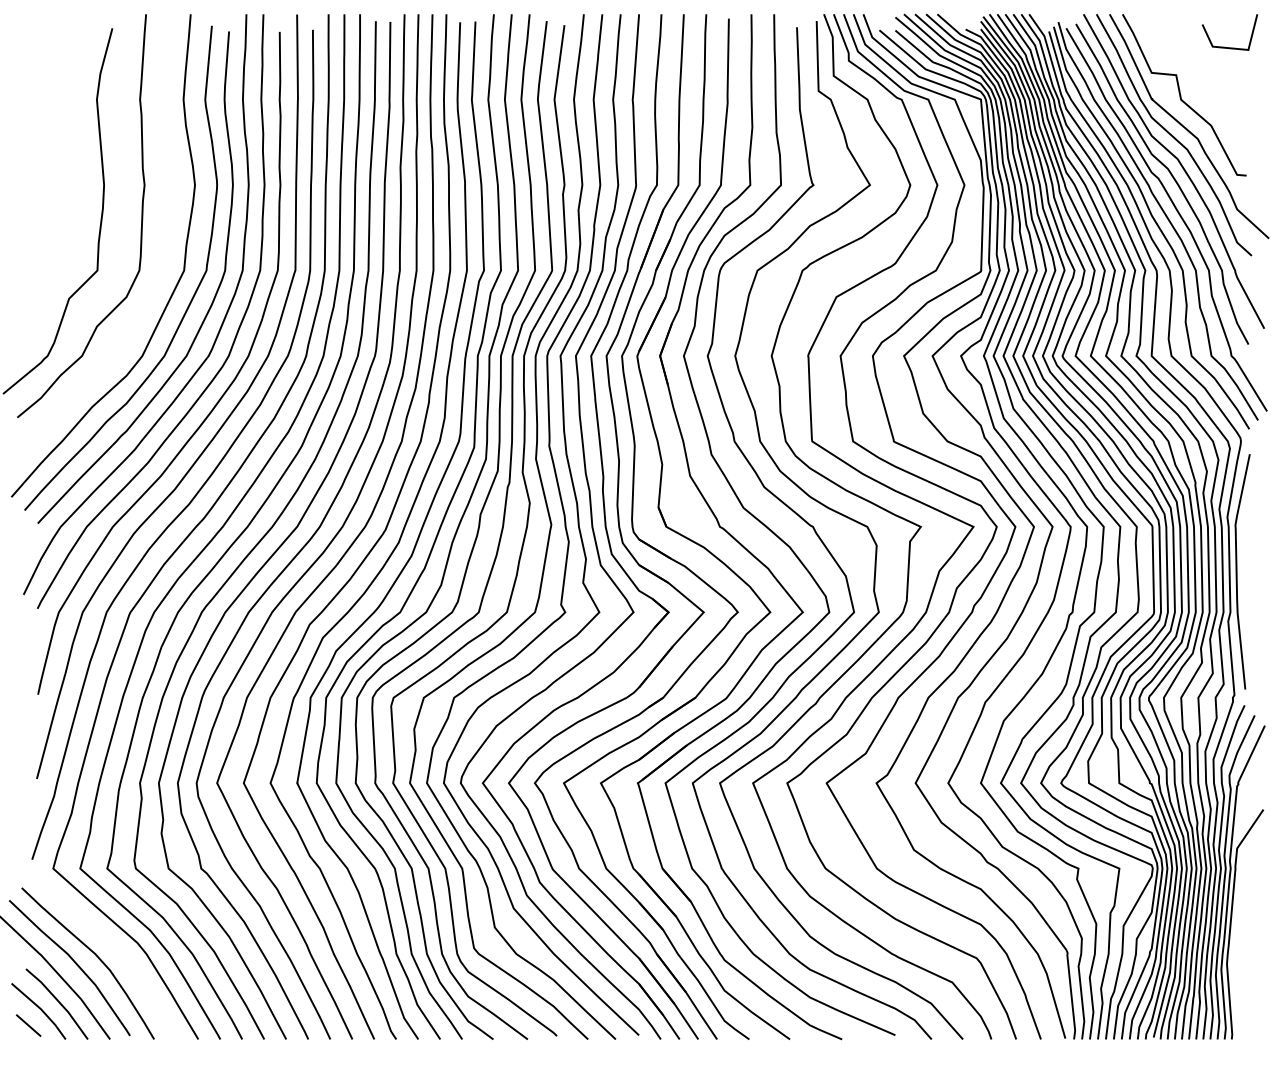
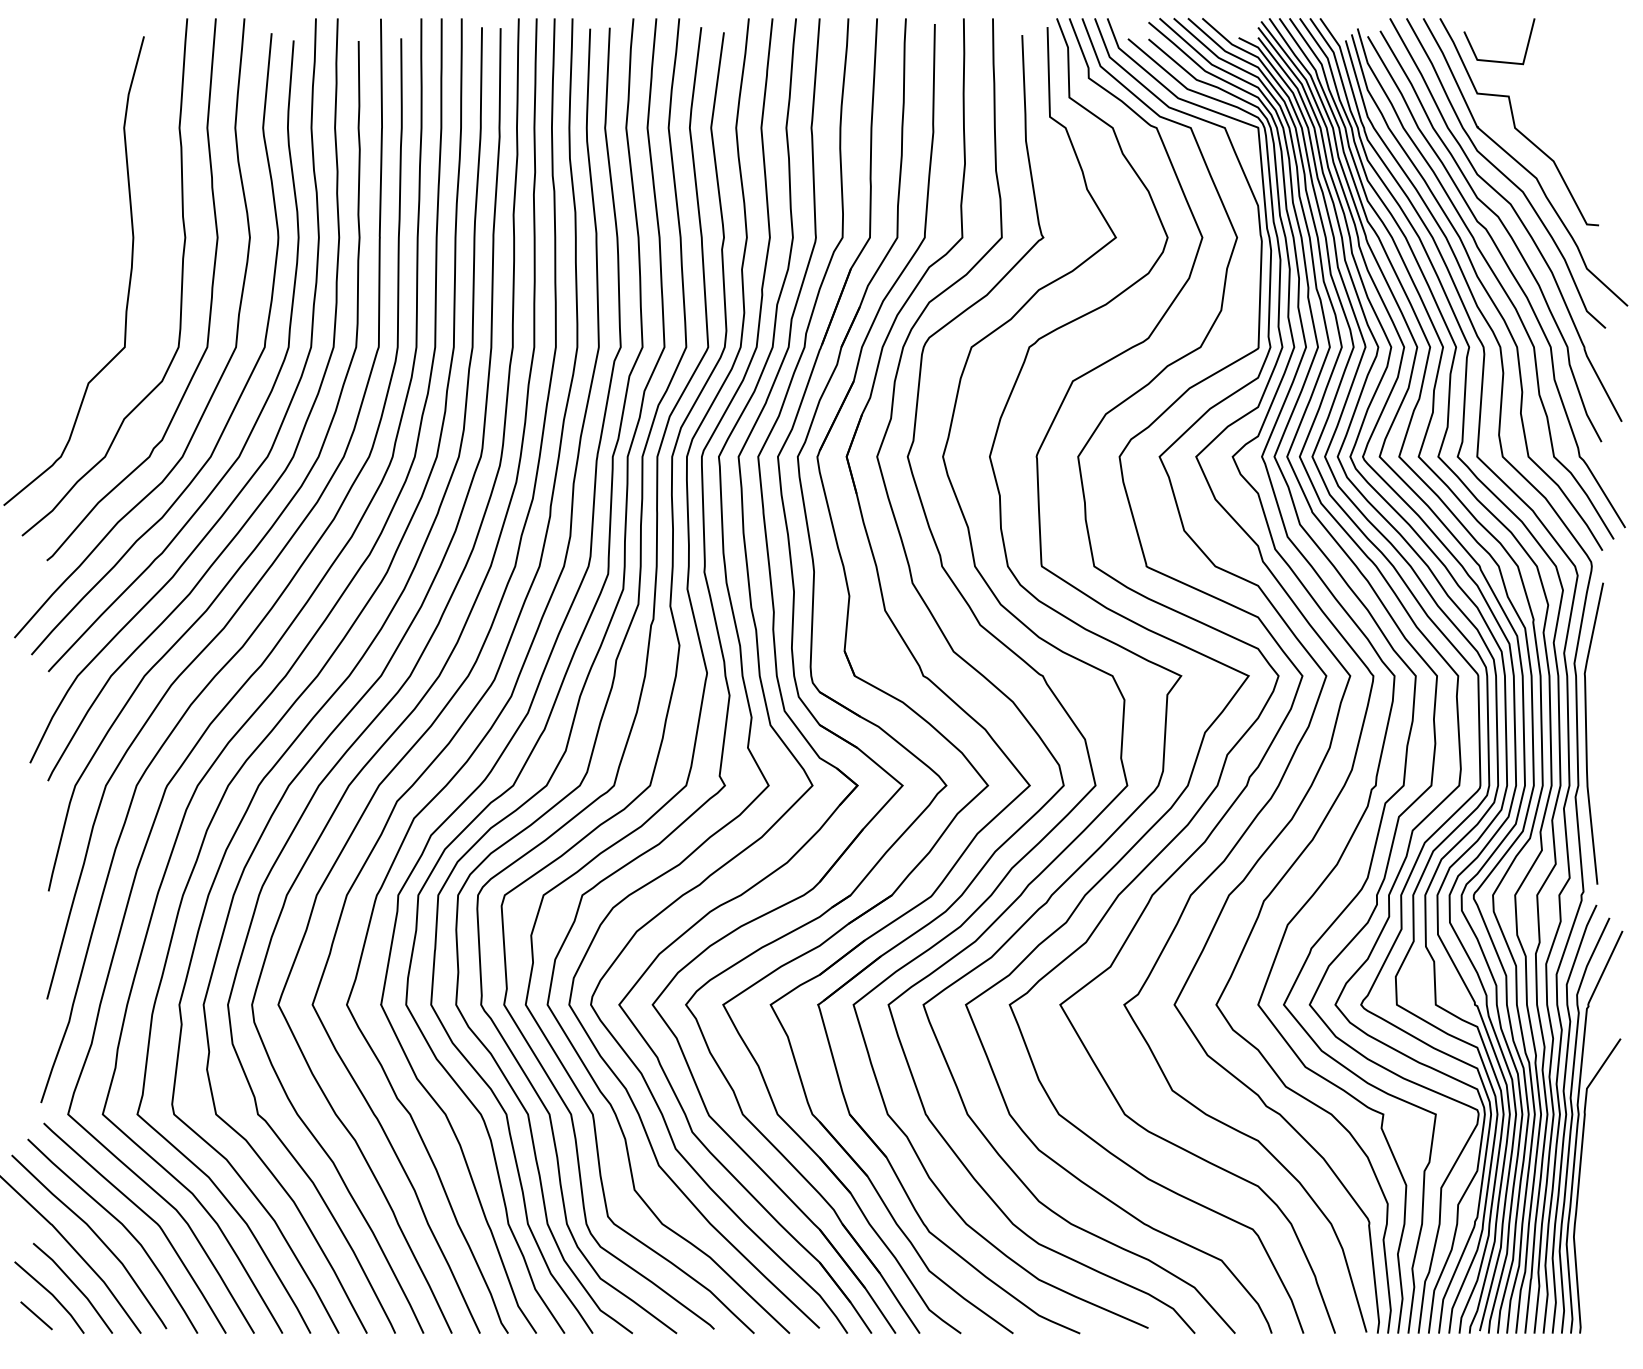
line: (1224, 46) -> (1492, 59), moved
curve: (164, 225) -> (210, 289), added
curve: (113, 947) -> (145, 1215), added

